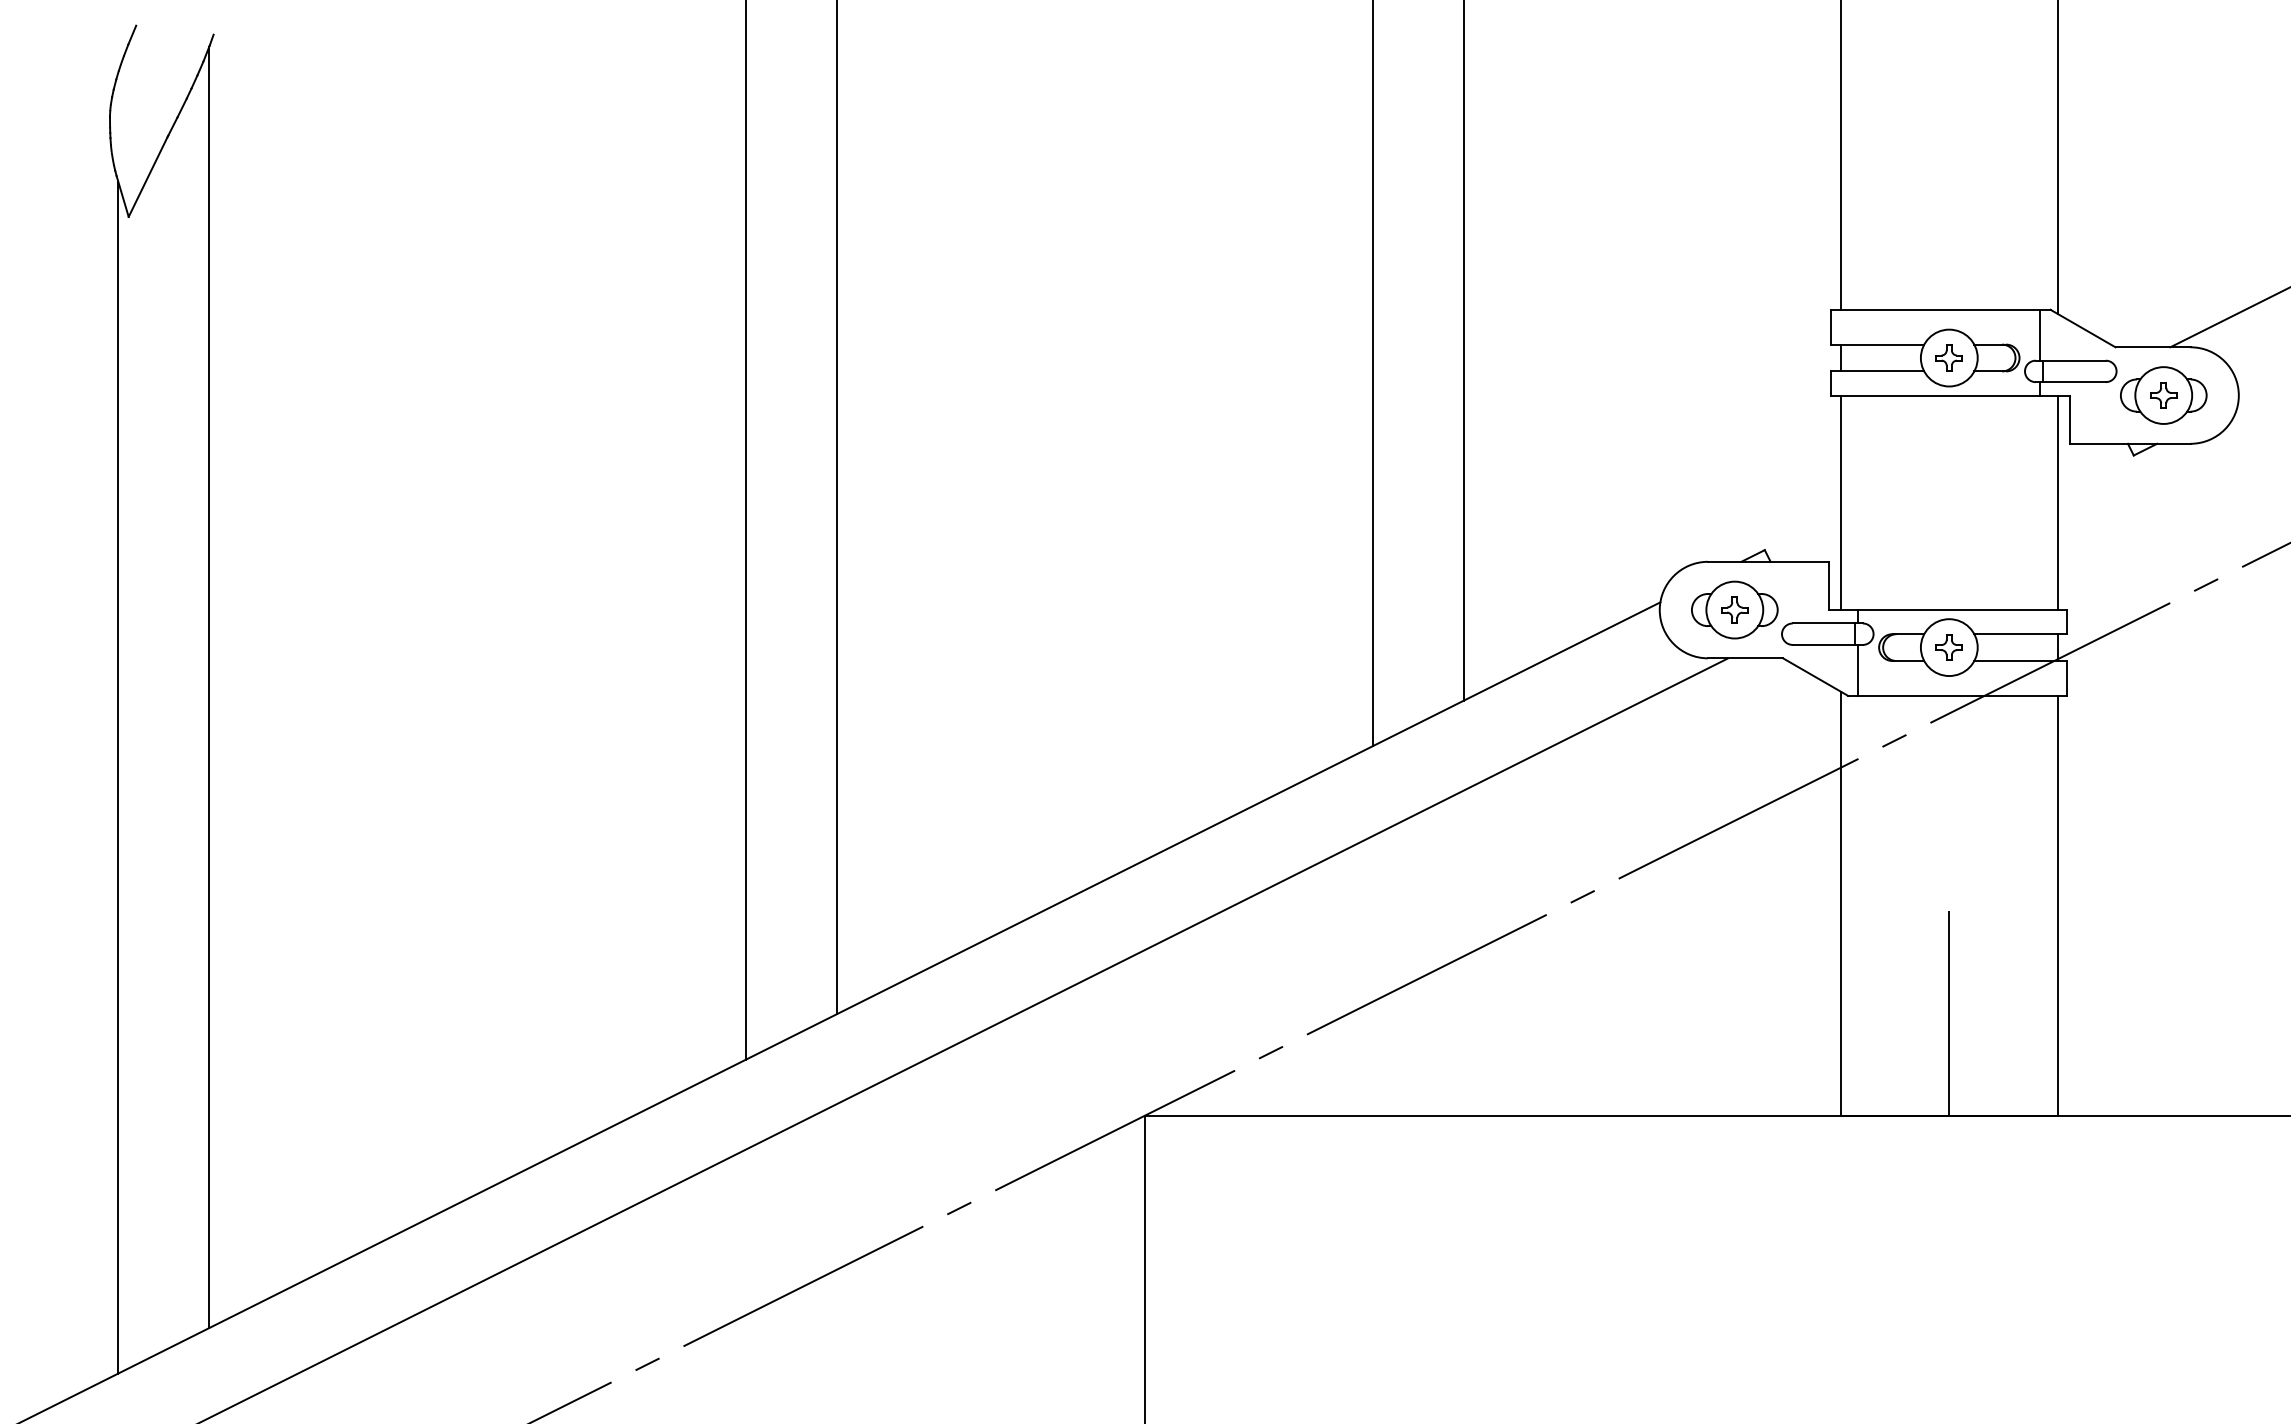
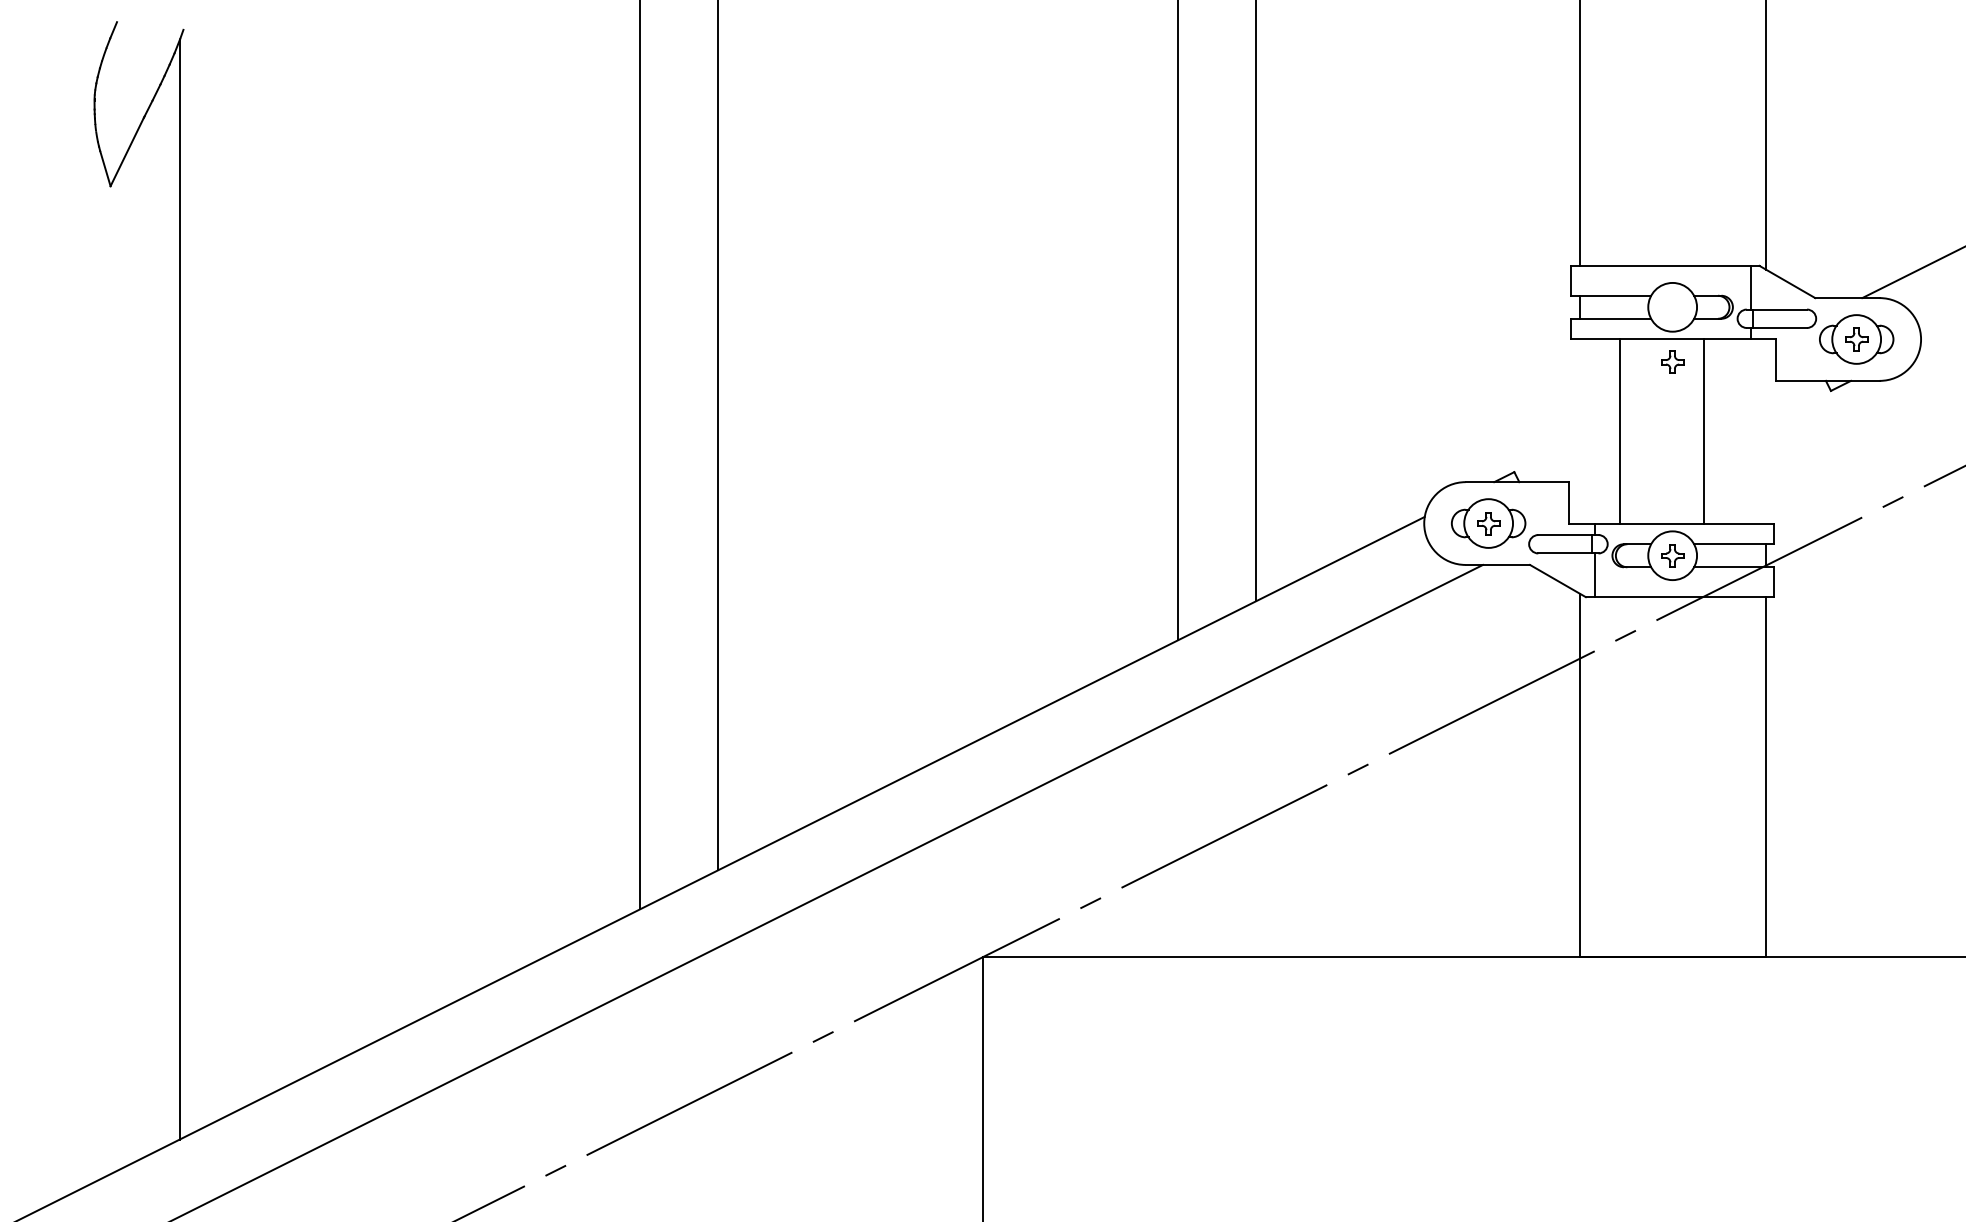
part: (1949, 357) -> (1672, 361), moved
line: (1840, 502) -> (1619, 431), moved
line: (2057, 502) -> (1703, 431), moved
line: (118, 776) -> (101, 666), removed
line: (1949, 1013) -> (1672, 869), removed

